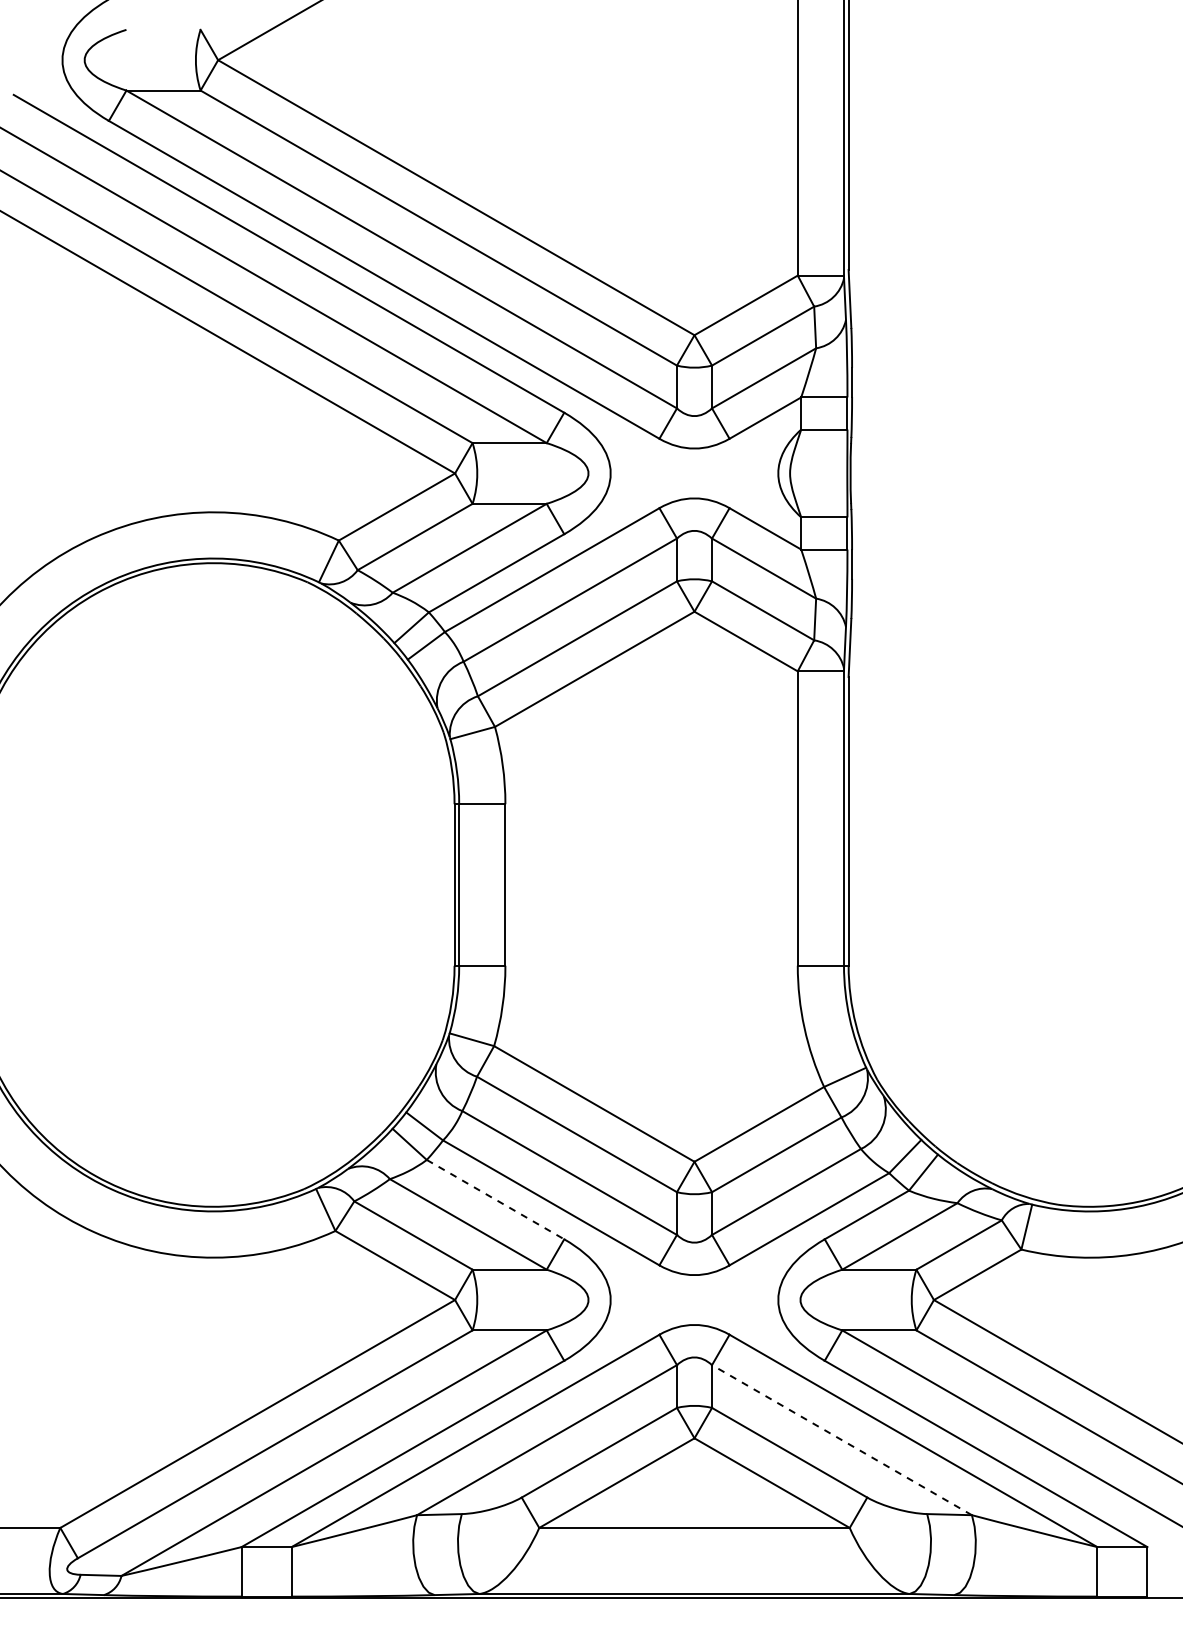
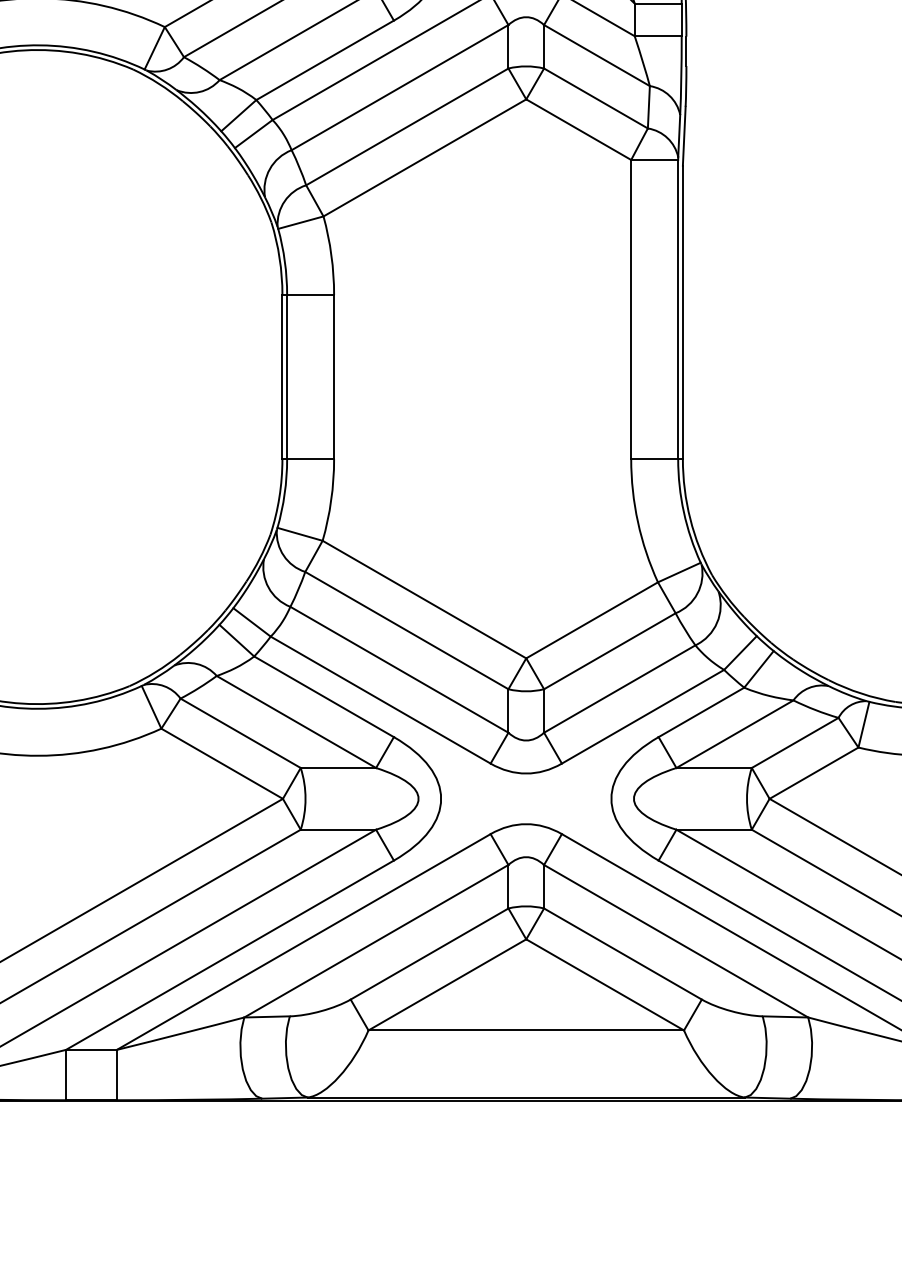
line: (495, 1199) -> (324, 696), dashed -> solid
line: (841, 1439) -> (675, 940), dashed -> solid

